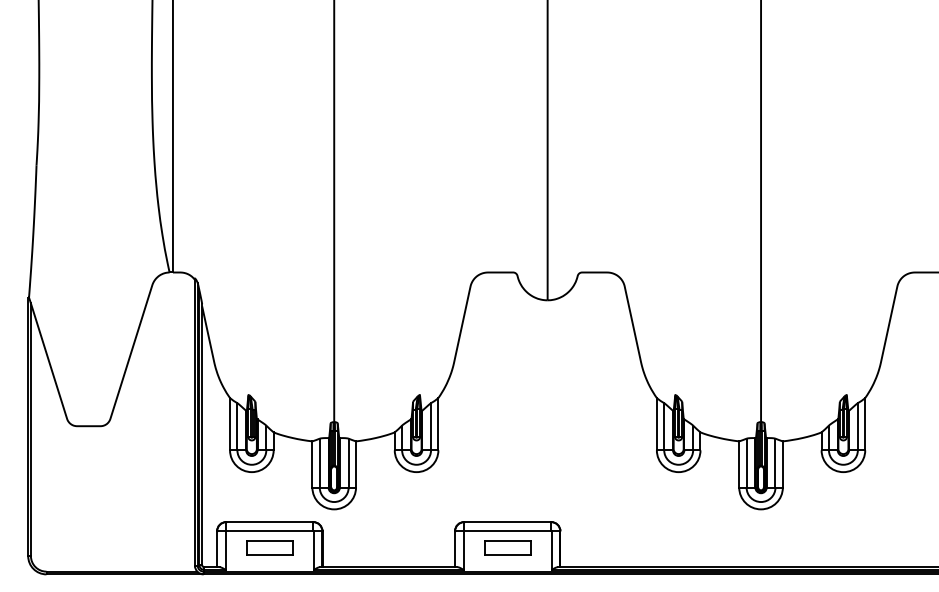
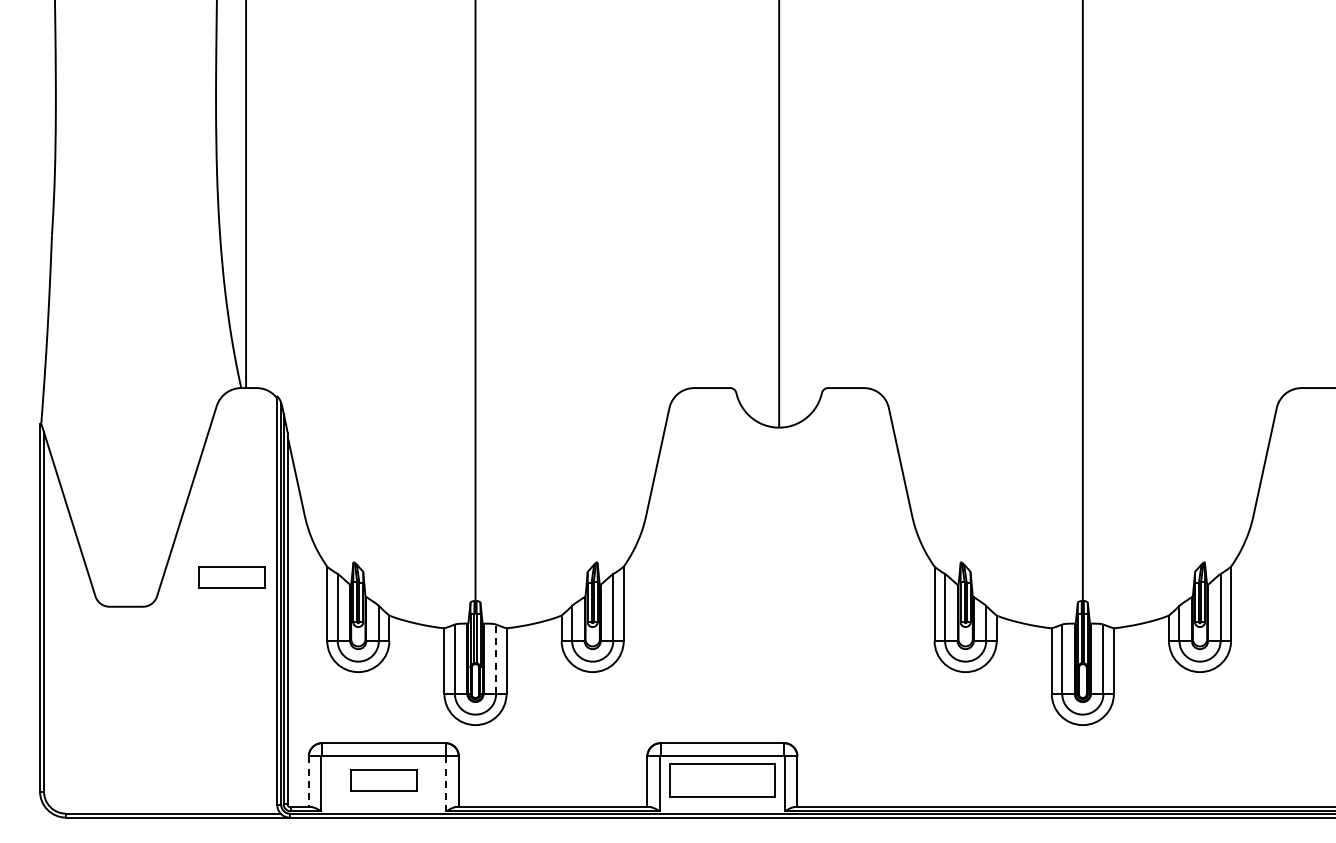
part: (162, 405) -> (231, 577), added
line: (348, 463) -> (496, 659), solid -> dashed
part: (507, 548) -> (722, 780), size x1.6
line: (216, 549) -> (308, 782), solid -> dashed
line: (313, 551) -> (446, 784), solid -> dashed

